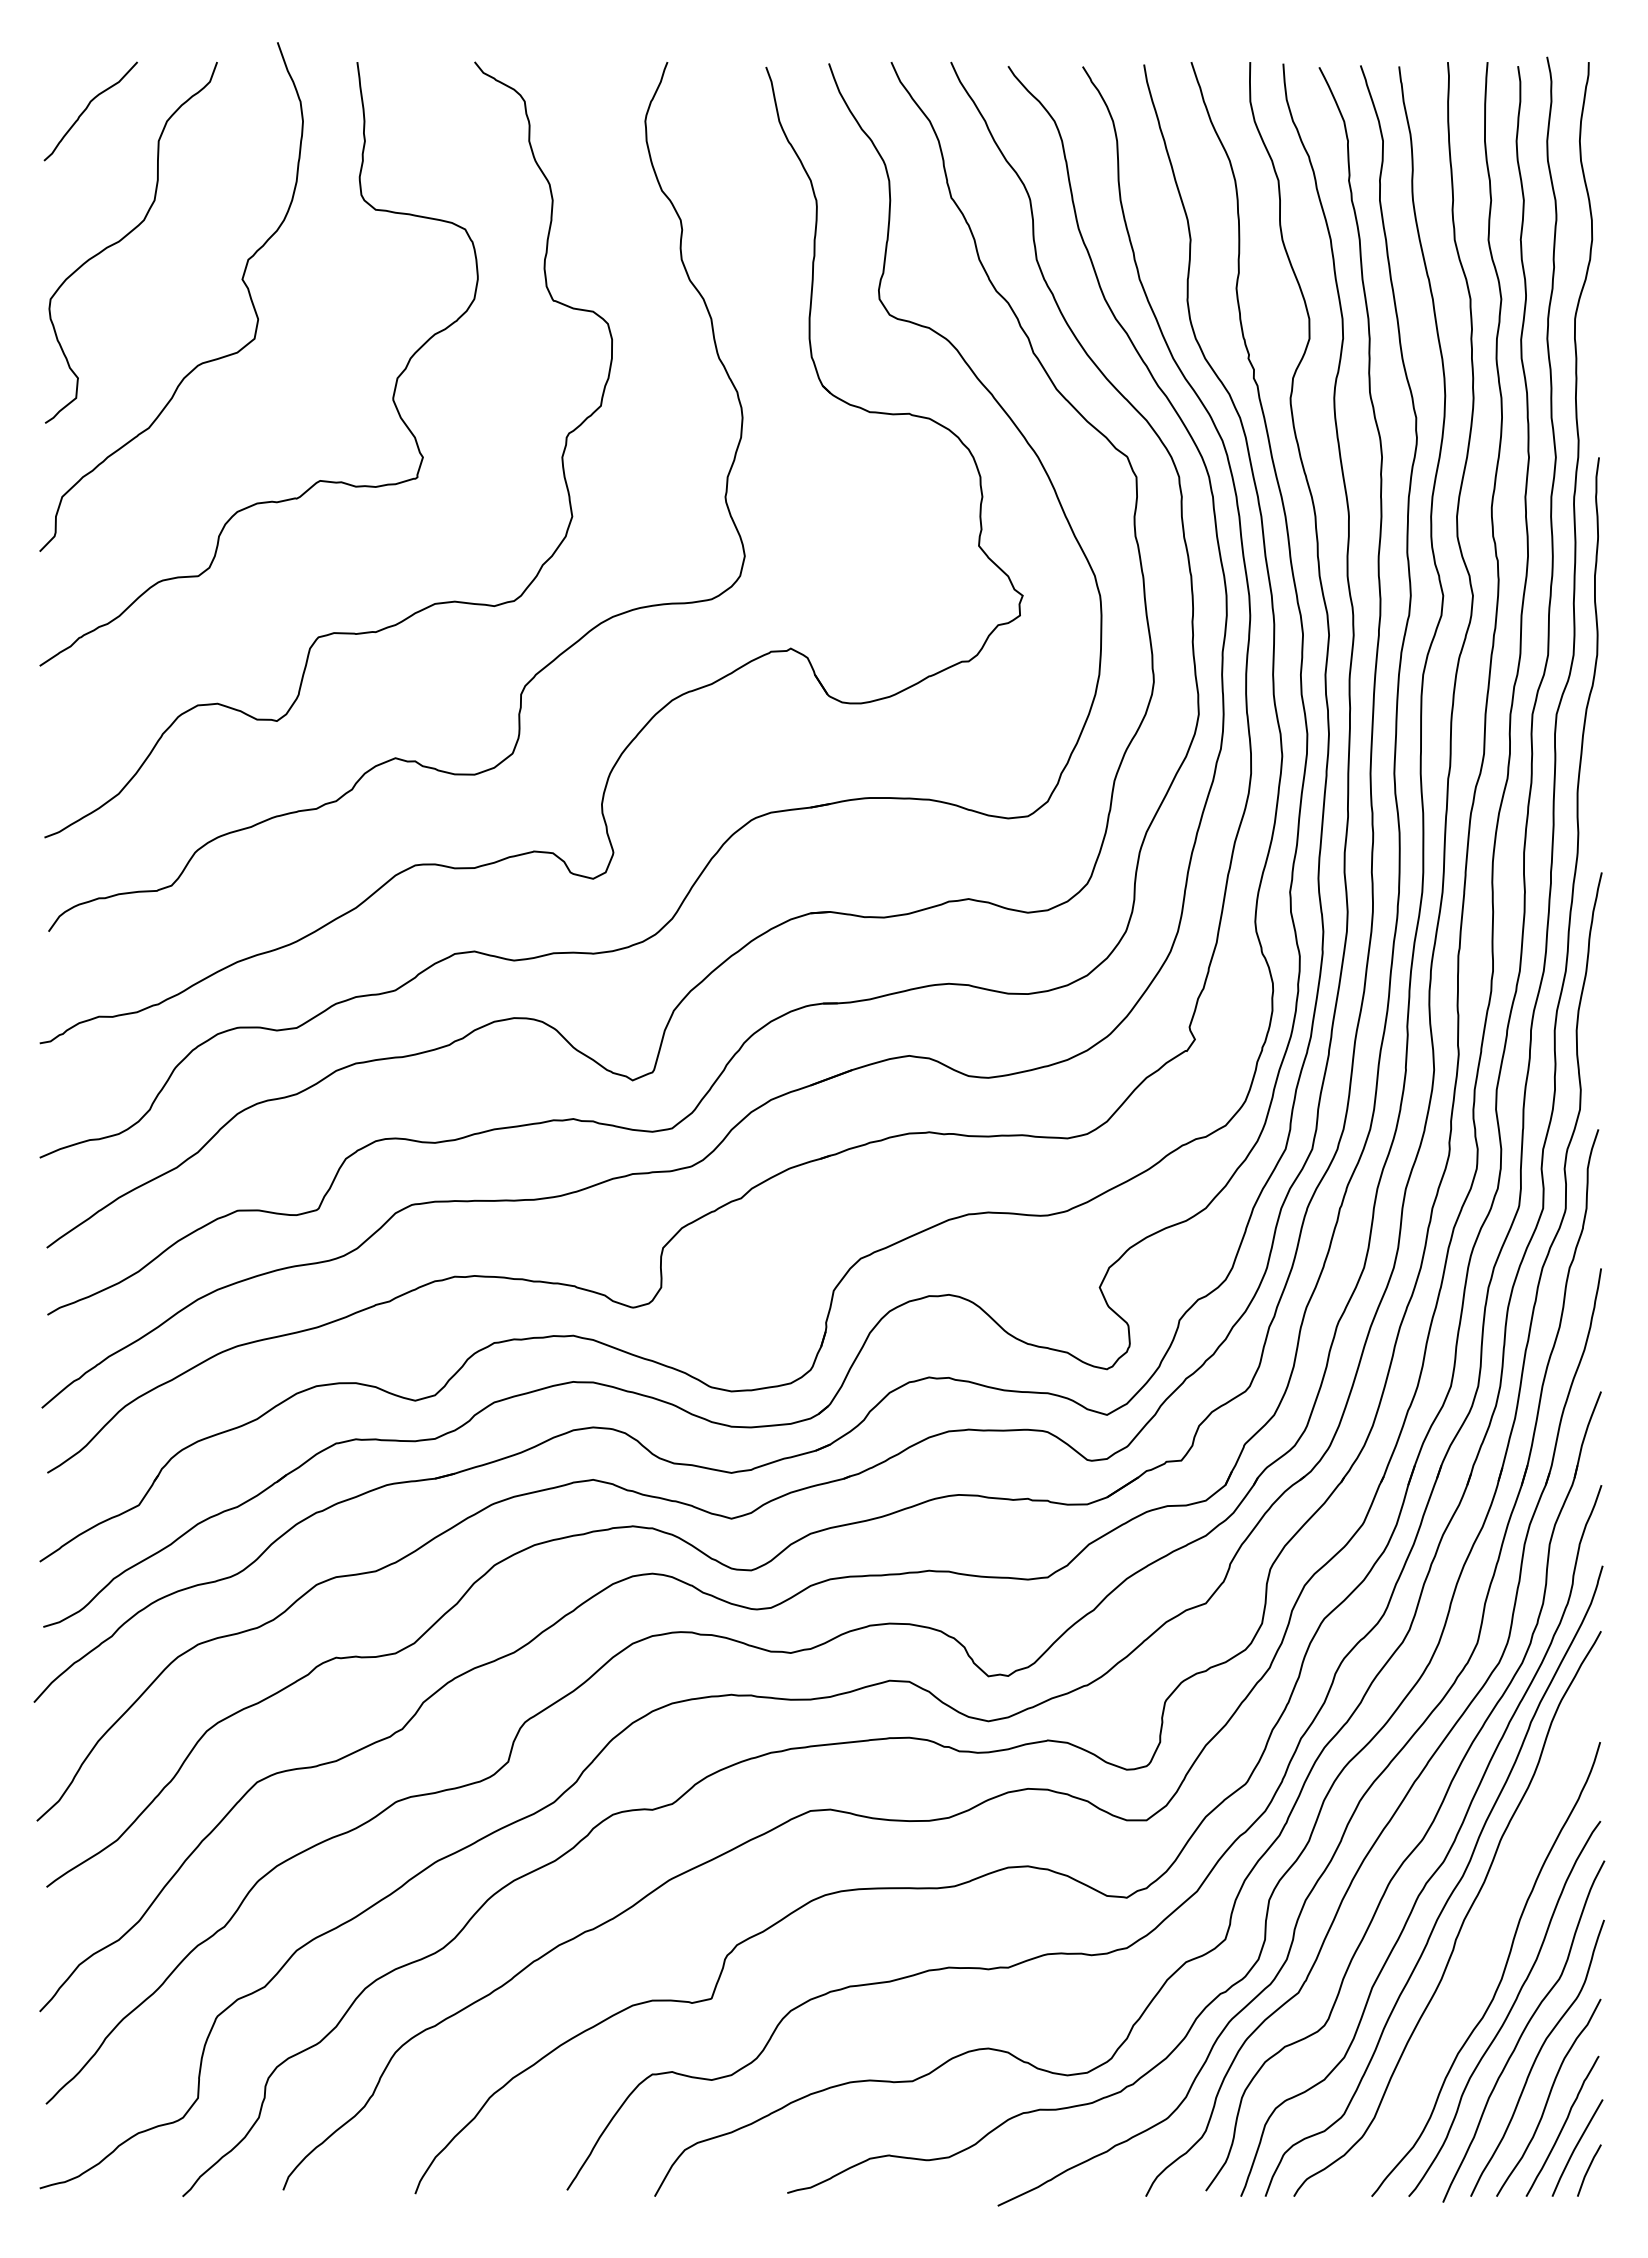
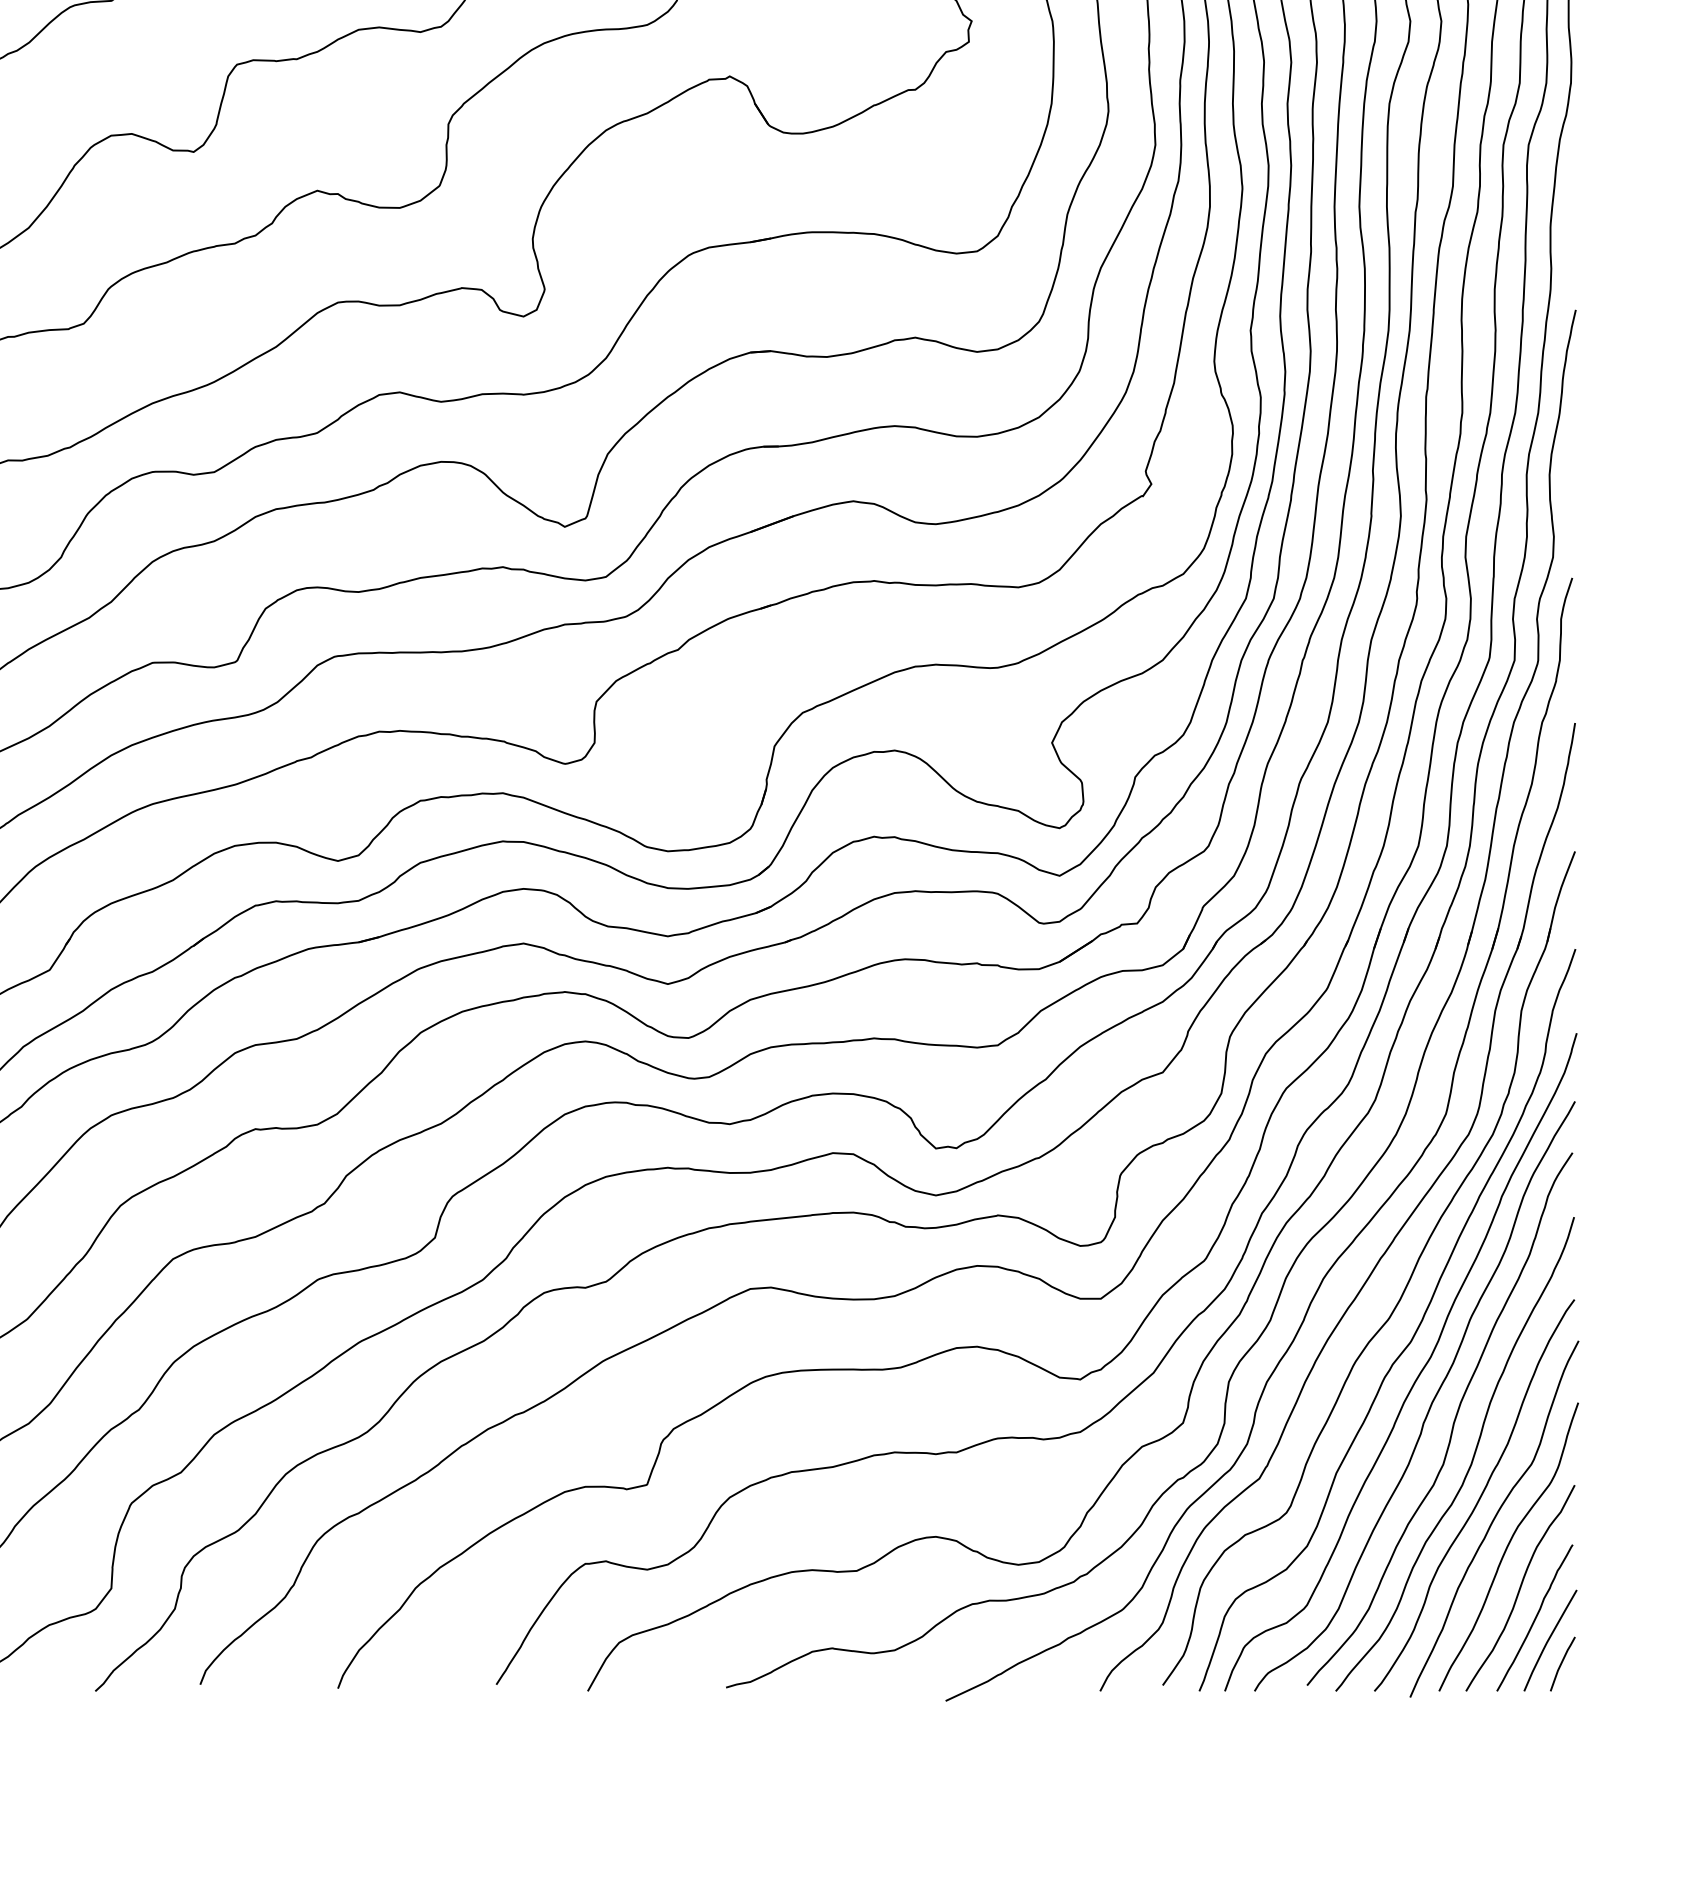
curve: (1483, 1940) -> (1452, 1424), added

